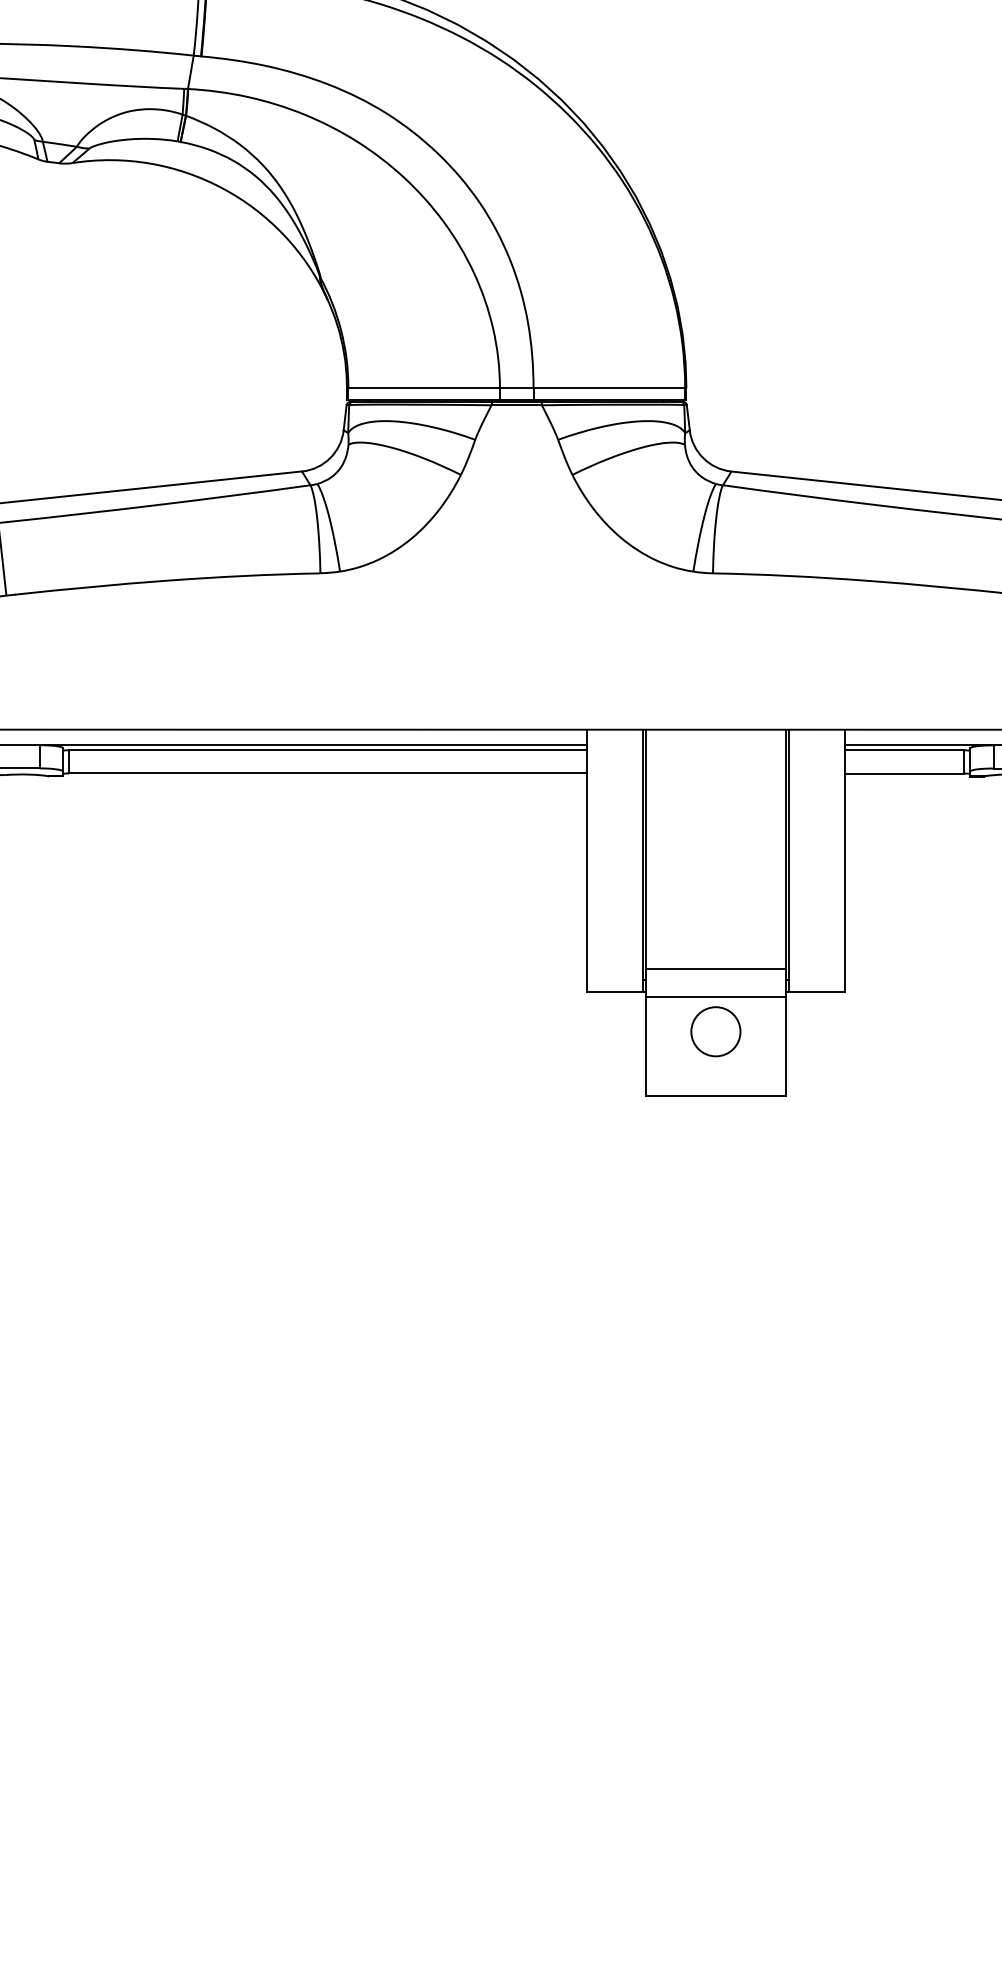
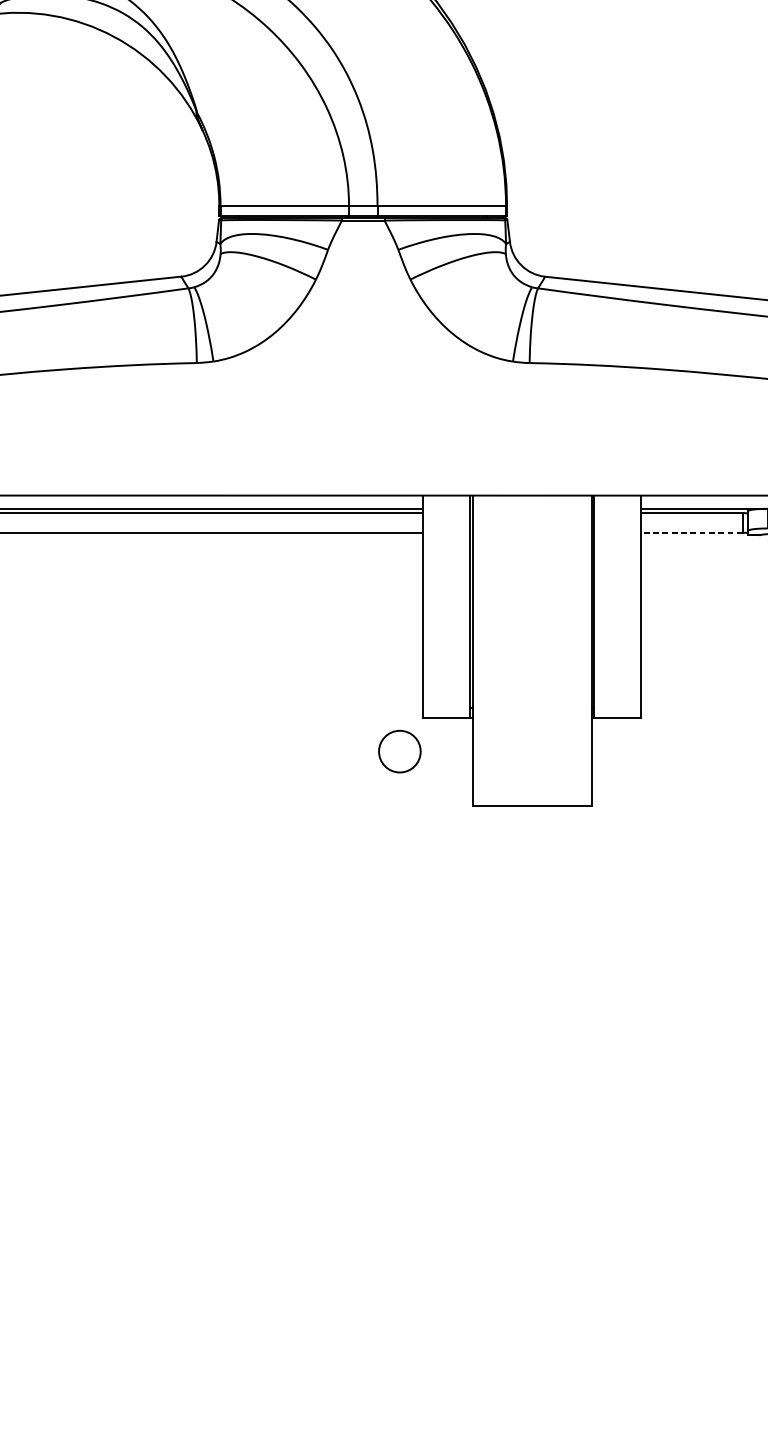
line: (904, 773) -> (691, 532), solid -> dashed
line: (715, 968) -> (531, 698), removed
line: (715, 996) -> (531, 721), removed
circle: (715, 1031) -> (399, 751), moved

